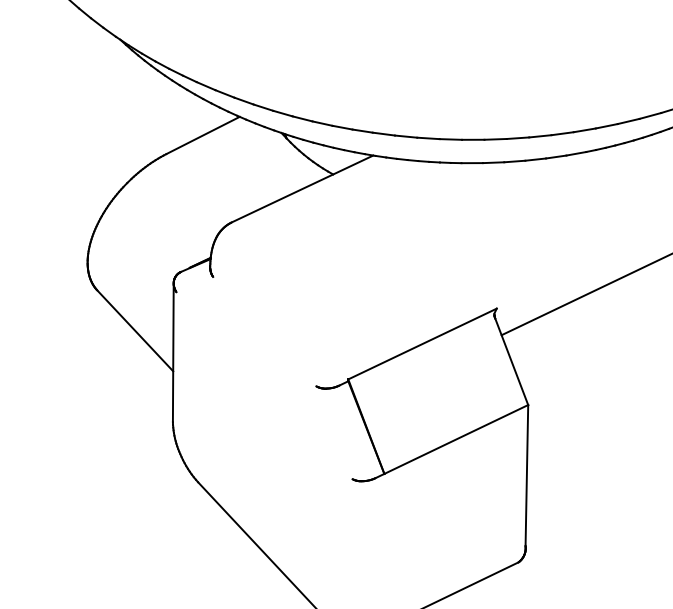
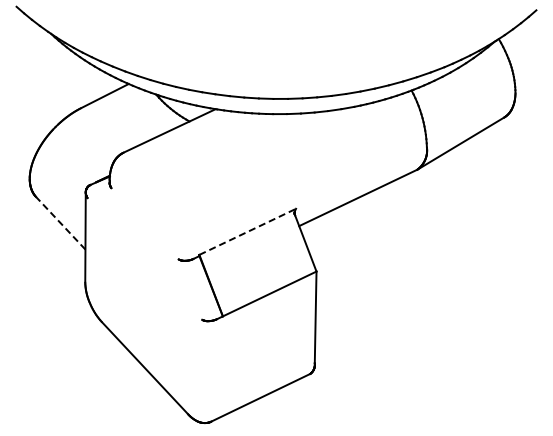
line: (134, 329) -> (60, 222), solid -> dashed
line: (422, 343) -> (247, 231), solid -> dashed

